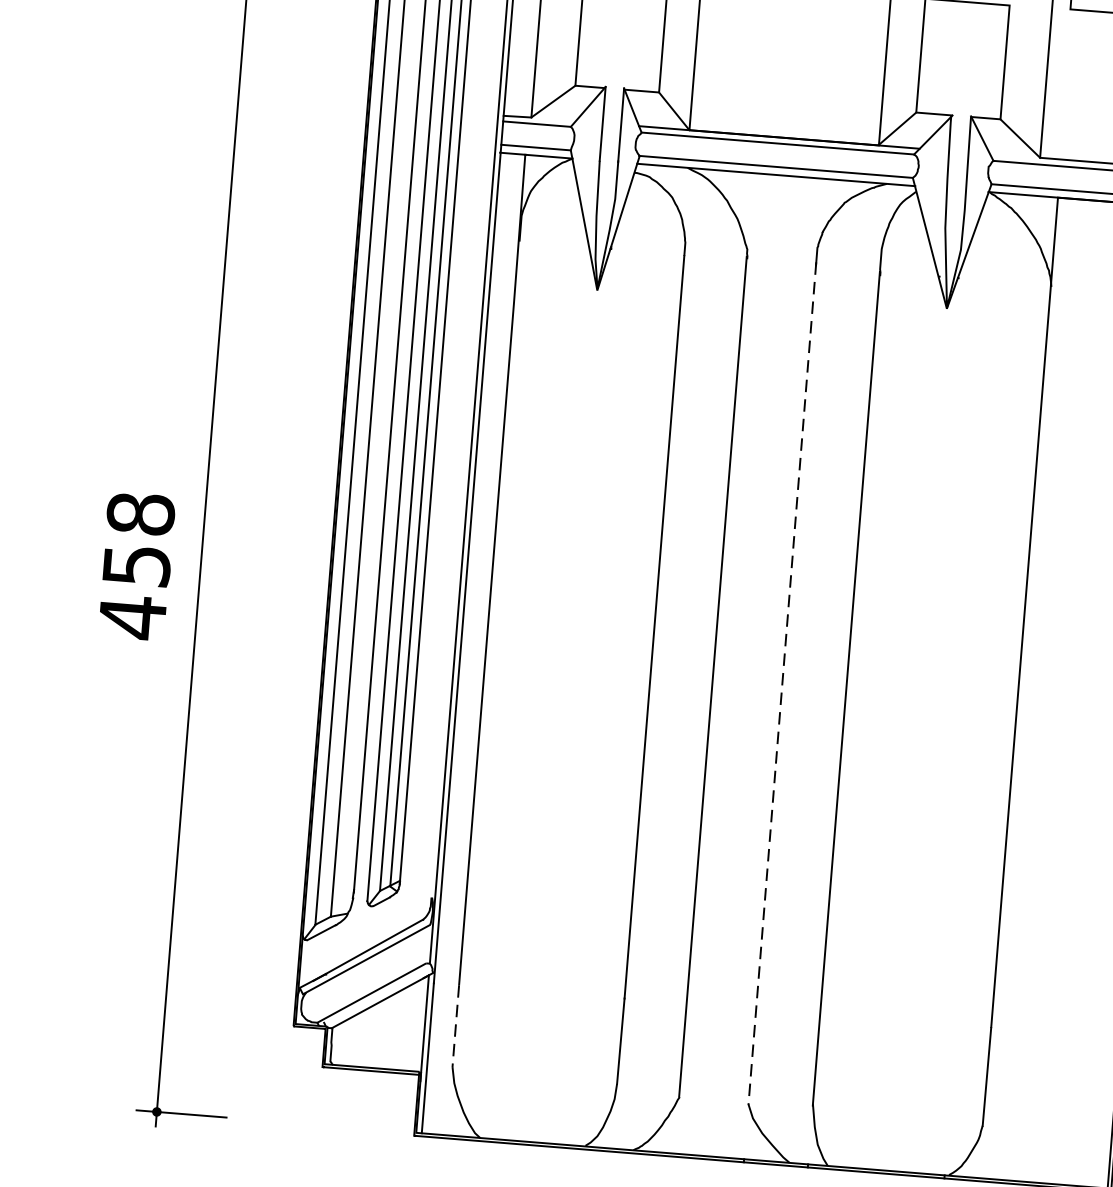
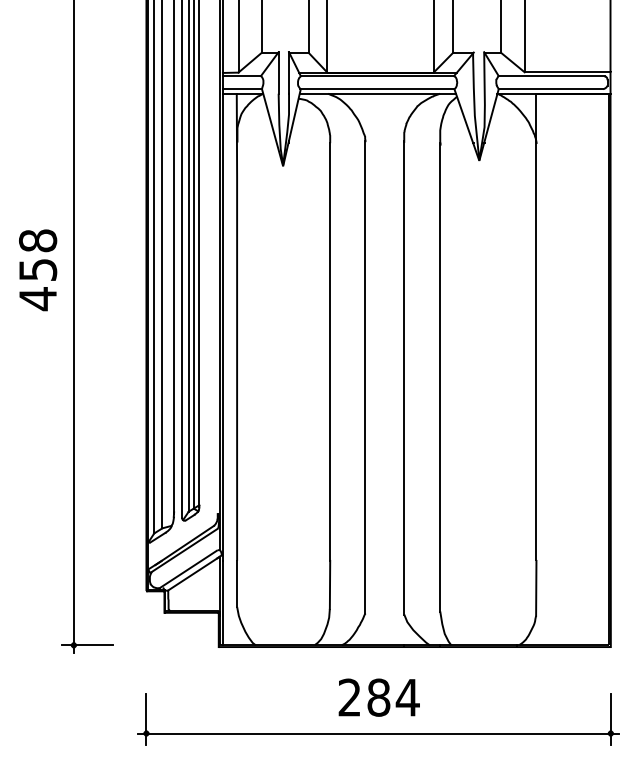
text: (137, 566) -> (38, 270), moved
line: (782, 684) -> (404, 378), dashed -> solid
line: (456, 1027) -> (237, 584), dashed -> solid

